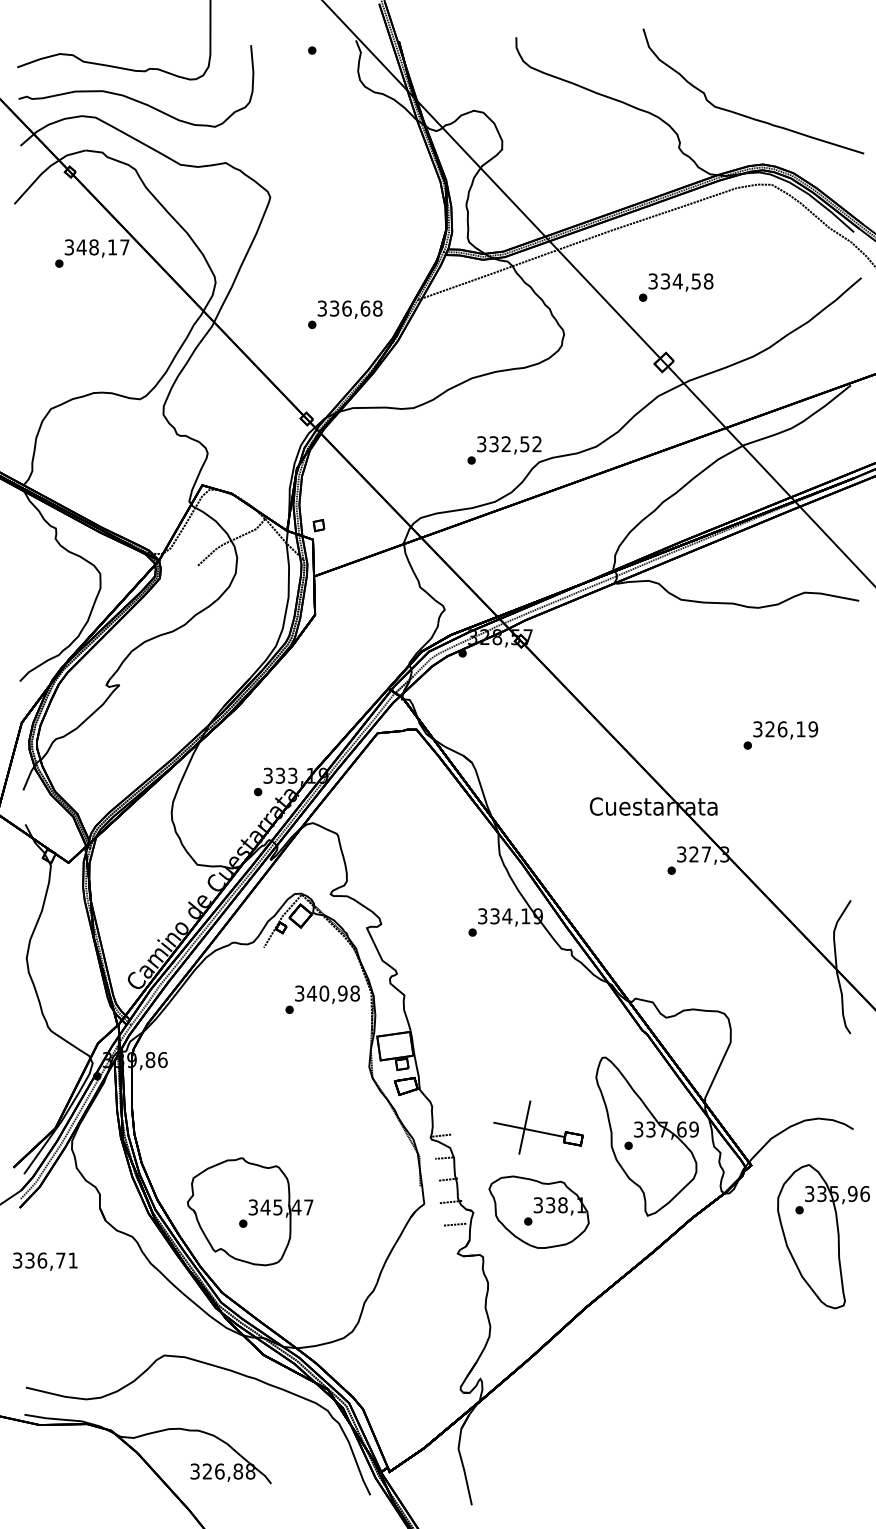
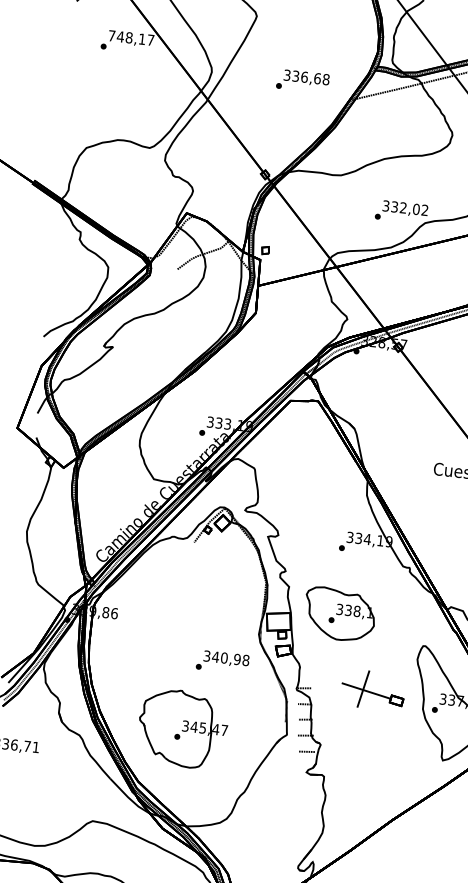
text: (68, 247) -> (111, 35), 348,17 -> 748,17
text: (345, 314) -> (303, 81), moved
text: (524, 444) -> (416, 209), 332,52 -> 332,02
text: (322, 999) -> (222, 662), moved
part: (250, 1211) -> (183, 728), moved
part: (538, 1211) -> (339, 613), moved

